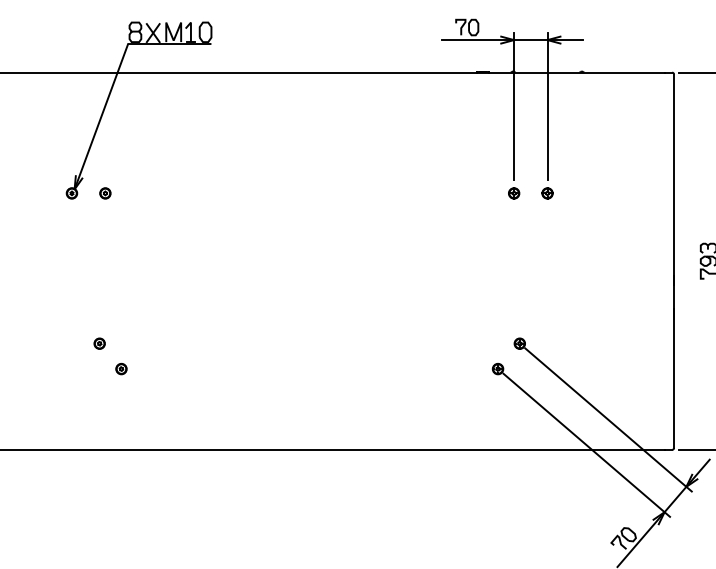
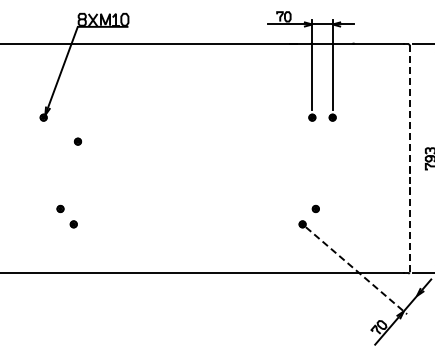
part: (104, 193) -> (77, 141), moved
line: (673, 260) -> (409, 158), solid -> dashed
line: (608, 418) -> (369, 254), removed
line: (586, 444) -> (356, 270), solid -> dashed

